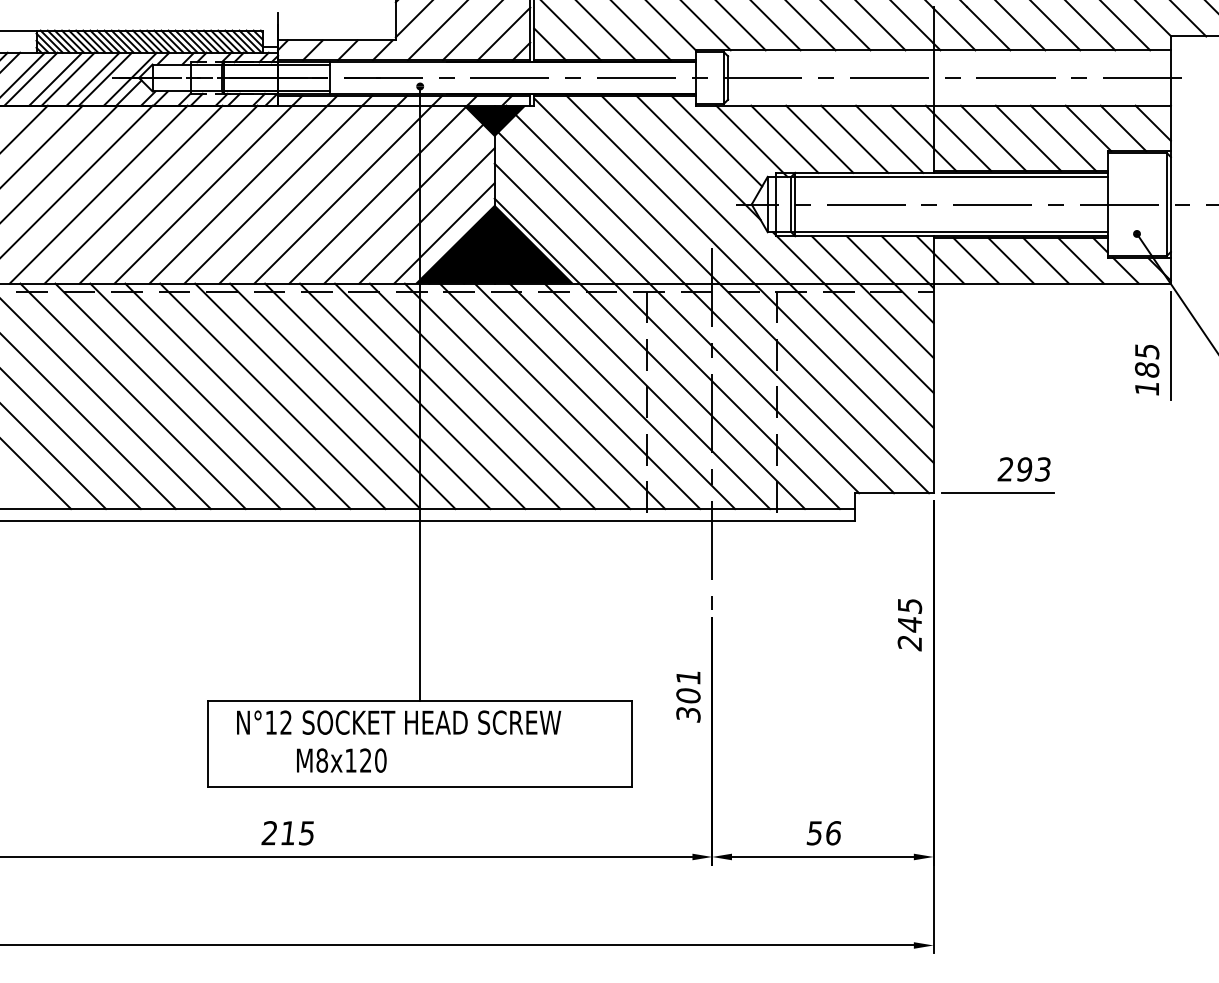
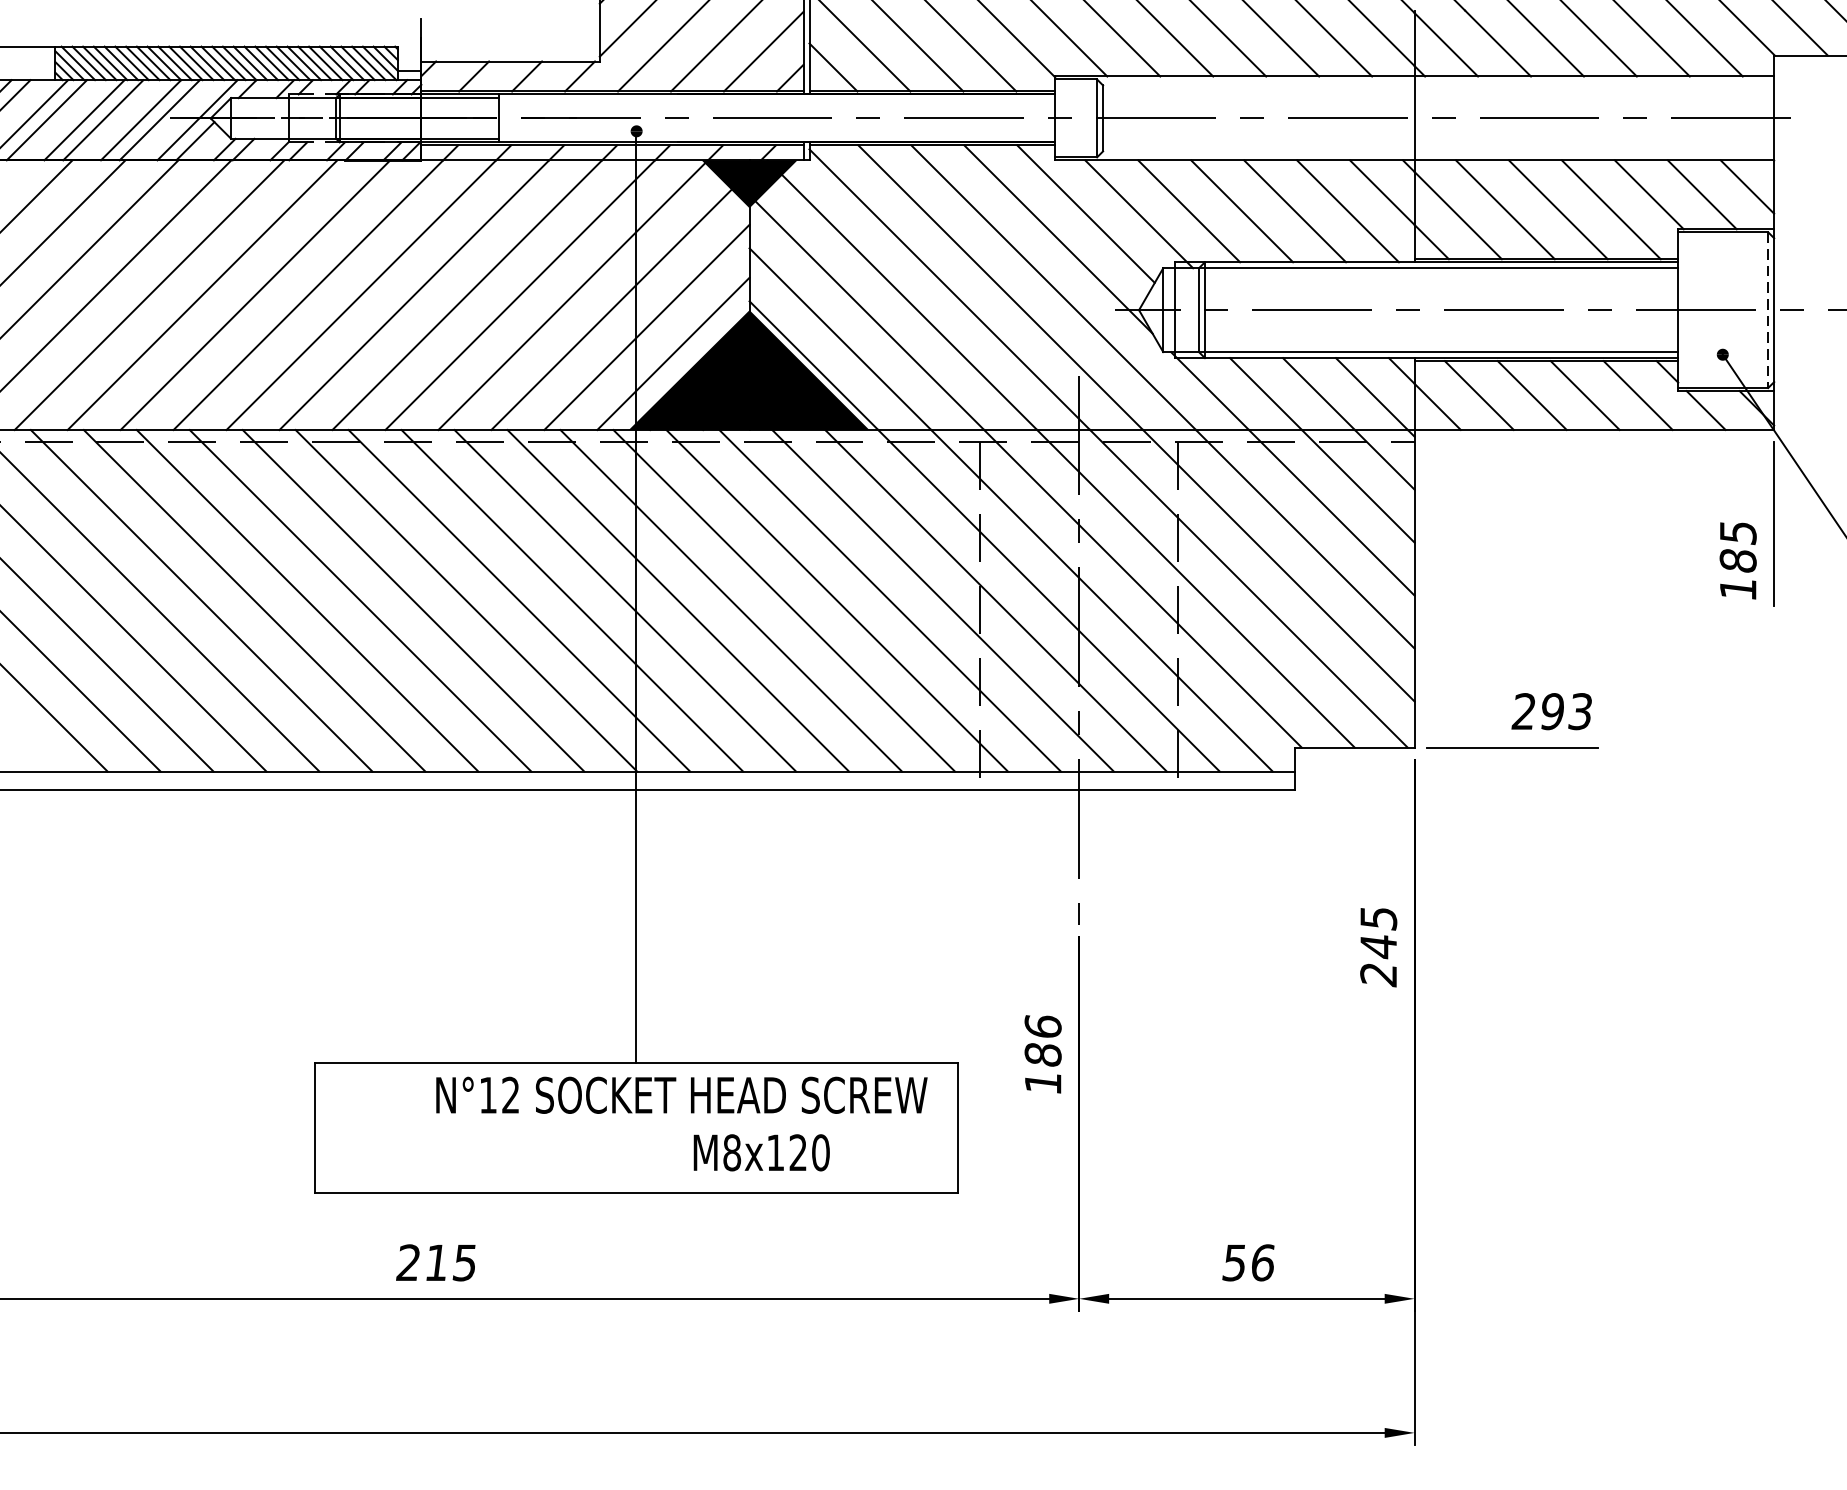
line: (1166, 205) -> (1767, 311), solid -> dashed
text: (688, 695) -> (1043, 1054), 301 -> 186
text: (399, 722) -> (682, 1095), moved
text: (341, 760) -> (761, 1152), moved

